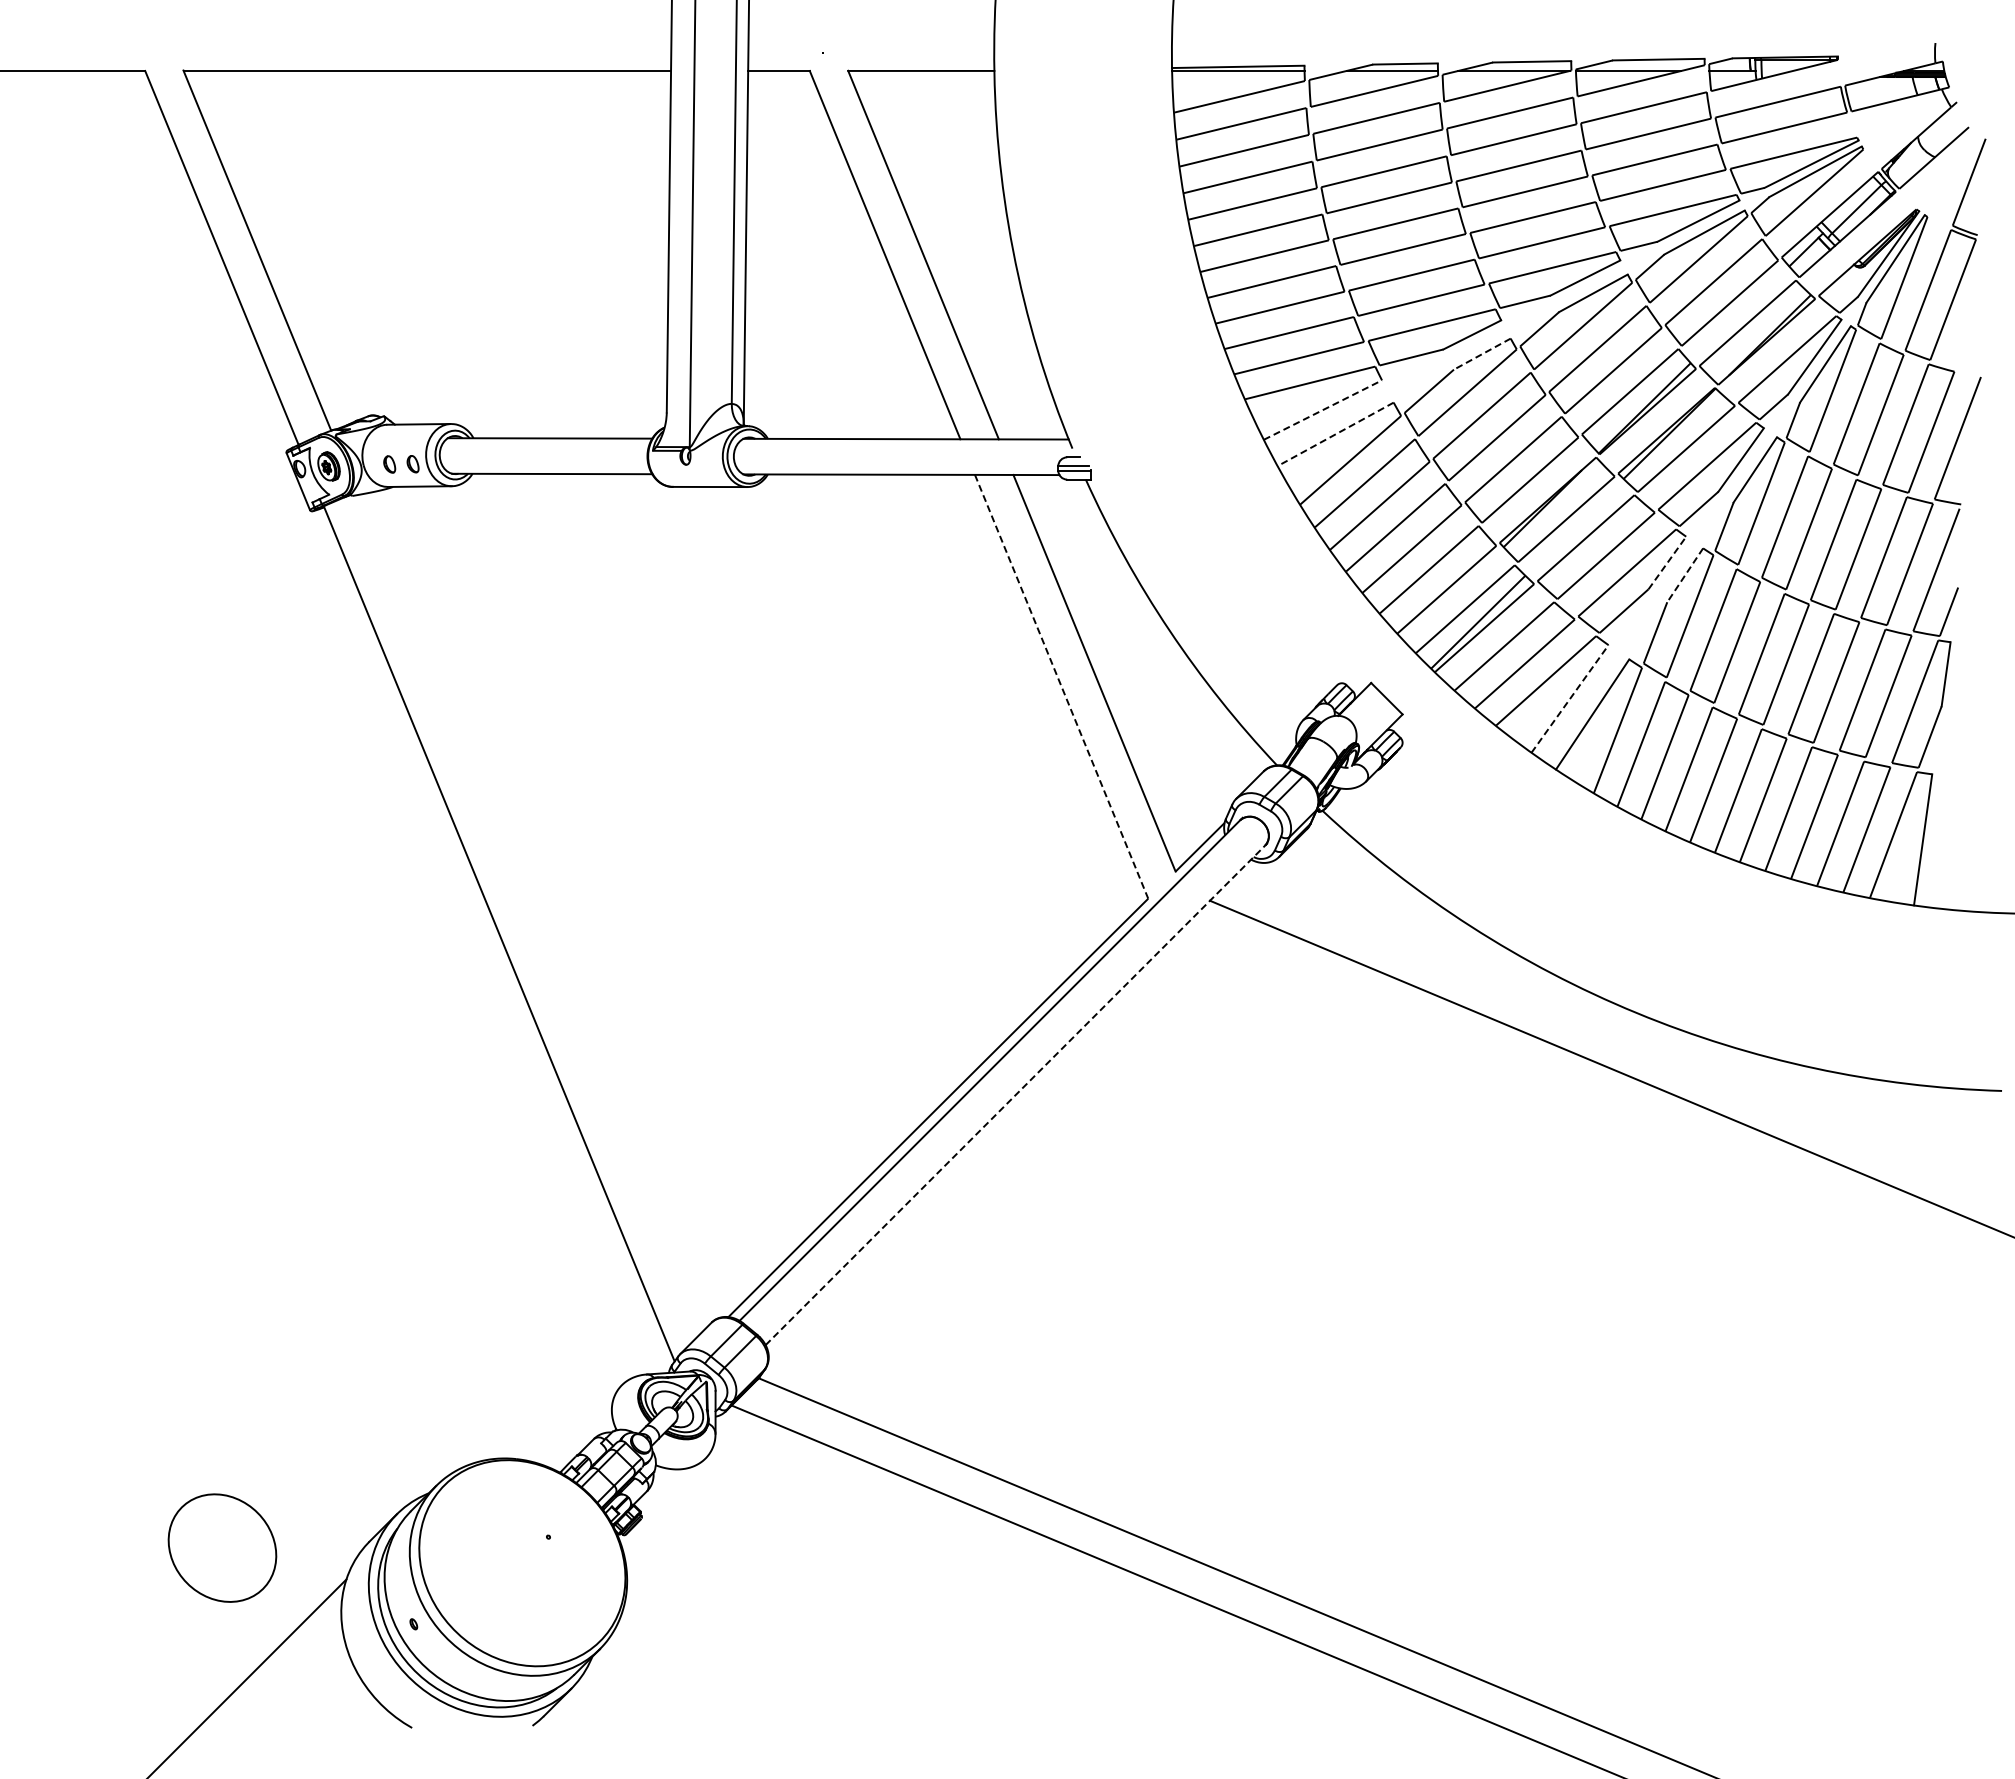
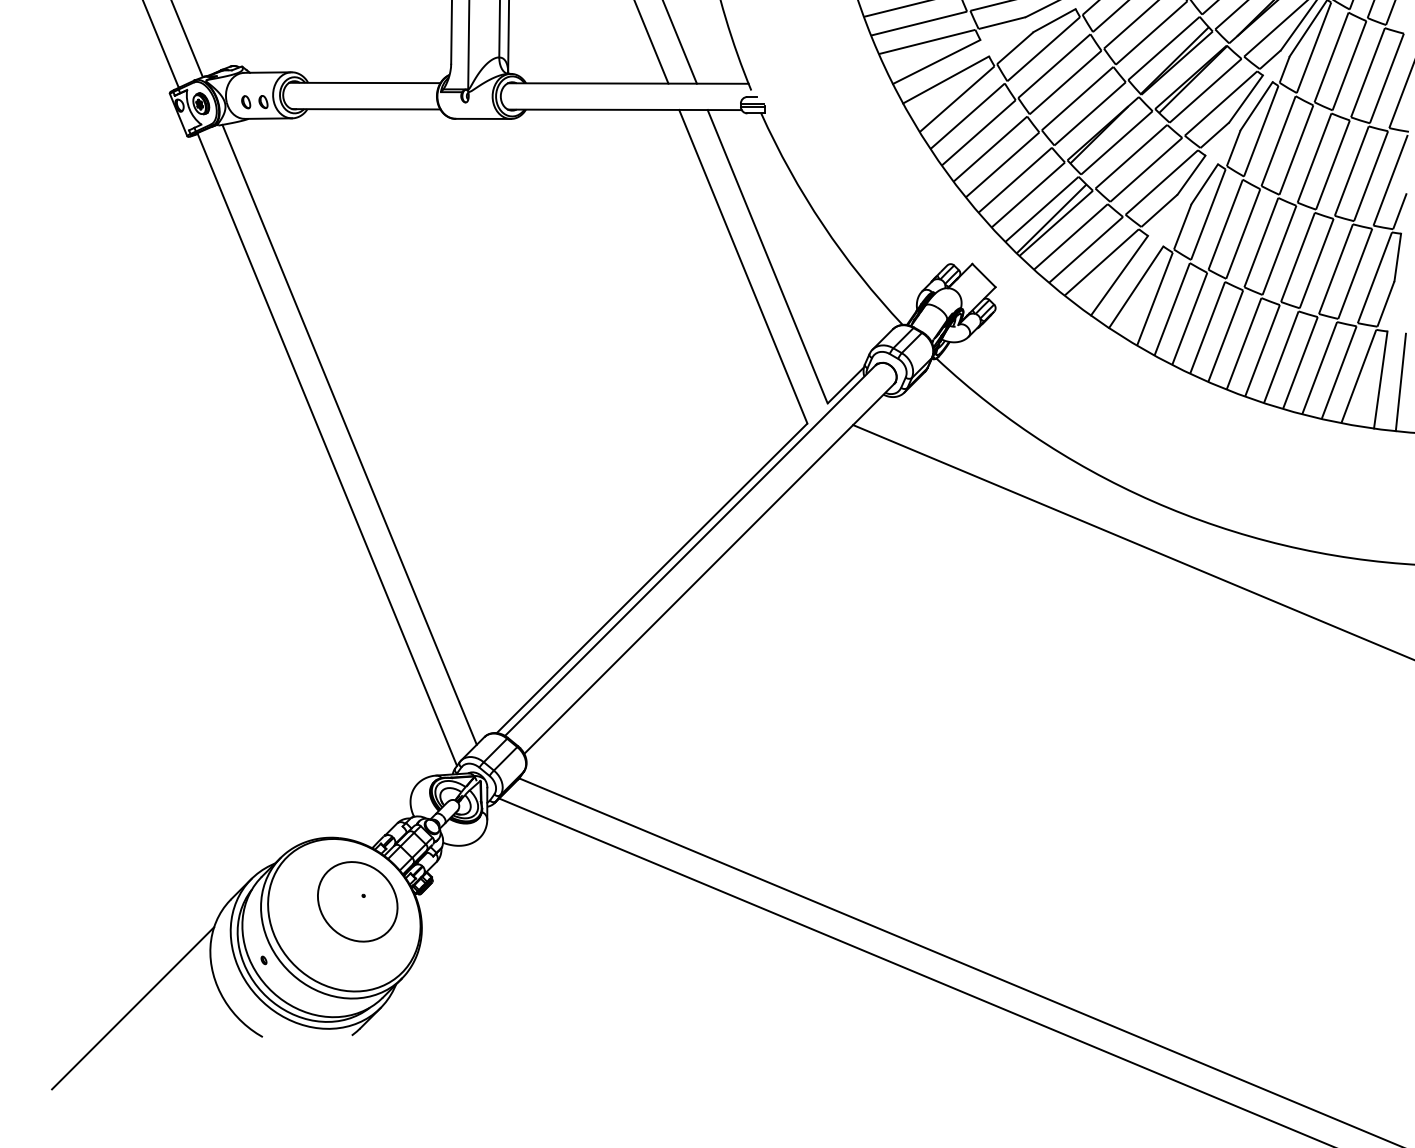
line: (1481, 354) -> (1054, 20), dashed -> solid
line: (1323, 409) -> (937, 61), dashed -> solid
line: (1335, 434) -> (945, 80), dashed -> solid
line: (1667, 562) -> (1191, 174), dashed -> solid
line: (1684, 575) -> (1204, 184), dashed -> solid
line: (1061, 686) -> (743, 266), dashed -> solid
line: (1570, 698) -> (1119, 275), dashed -> solid
line: (1950, 842) -> (1401, 381), added
line: (529, 913) -> (349, 434), added
line: (1017, 1093) -> (710, 567), dashed -> solid
part: (222, 1547) -> (357, 901), moved

